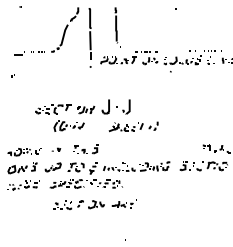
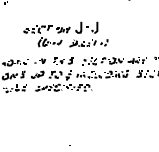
part: (133, 126) -> (88, 42), moved
part: (56, 149) -> (40, 60), size x1.67
part: (94, 204) -> (114, 60), moved

